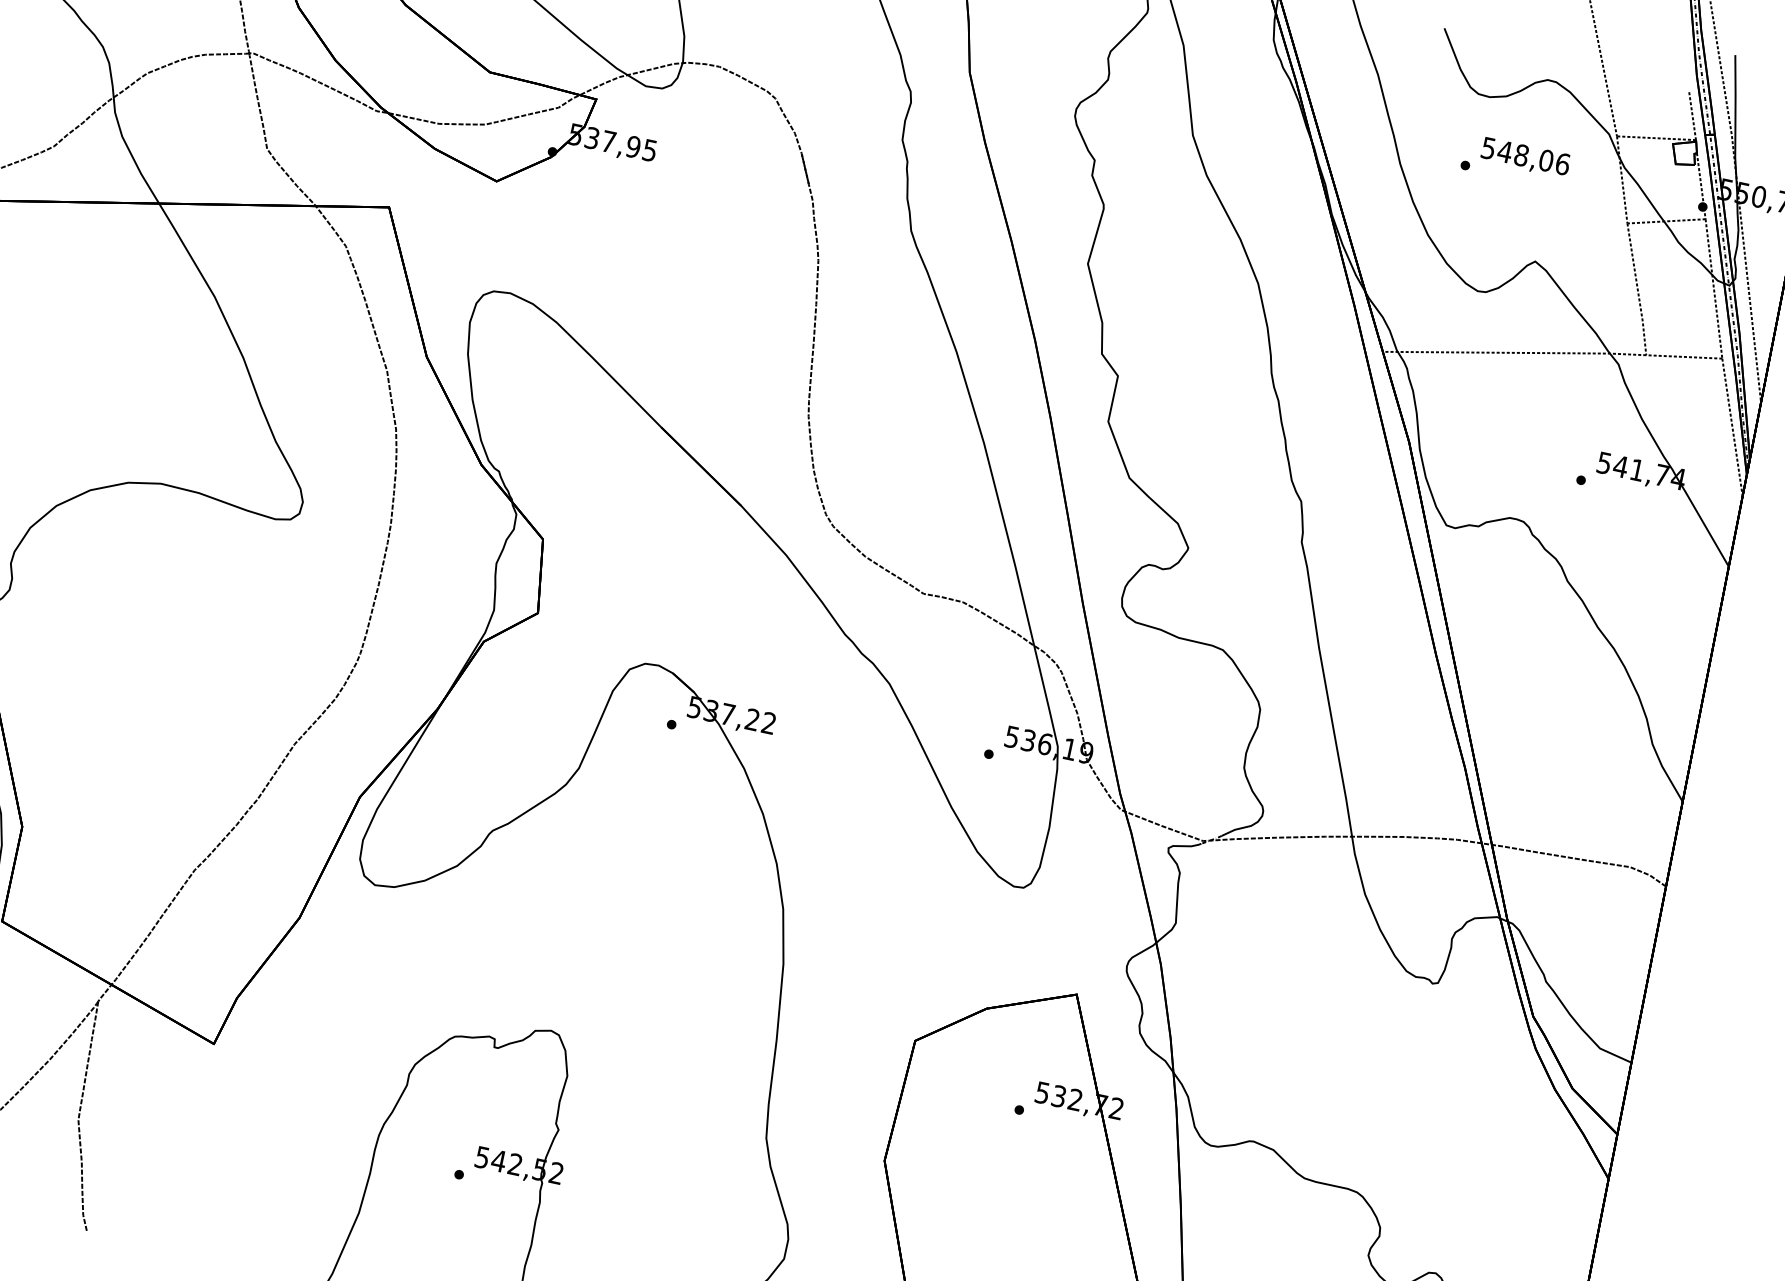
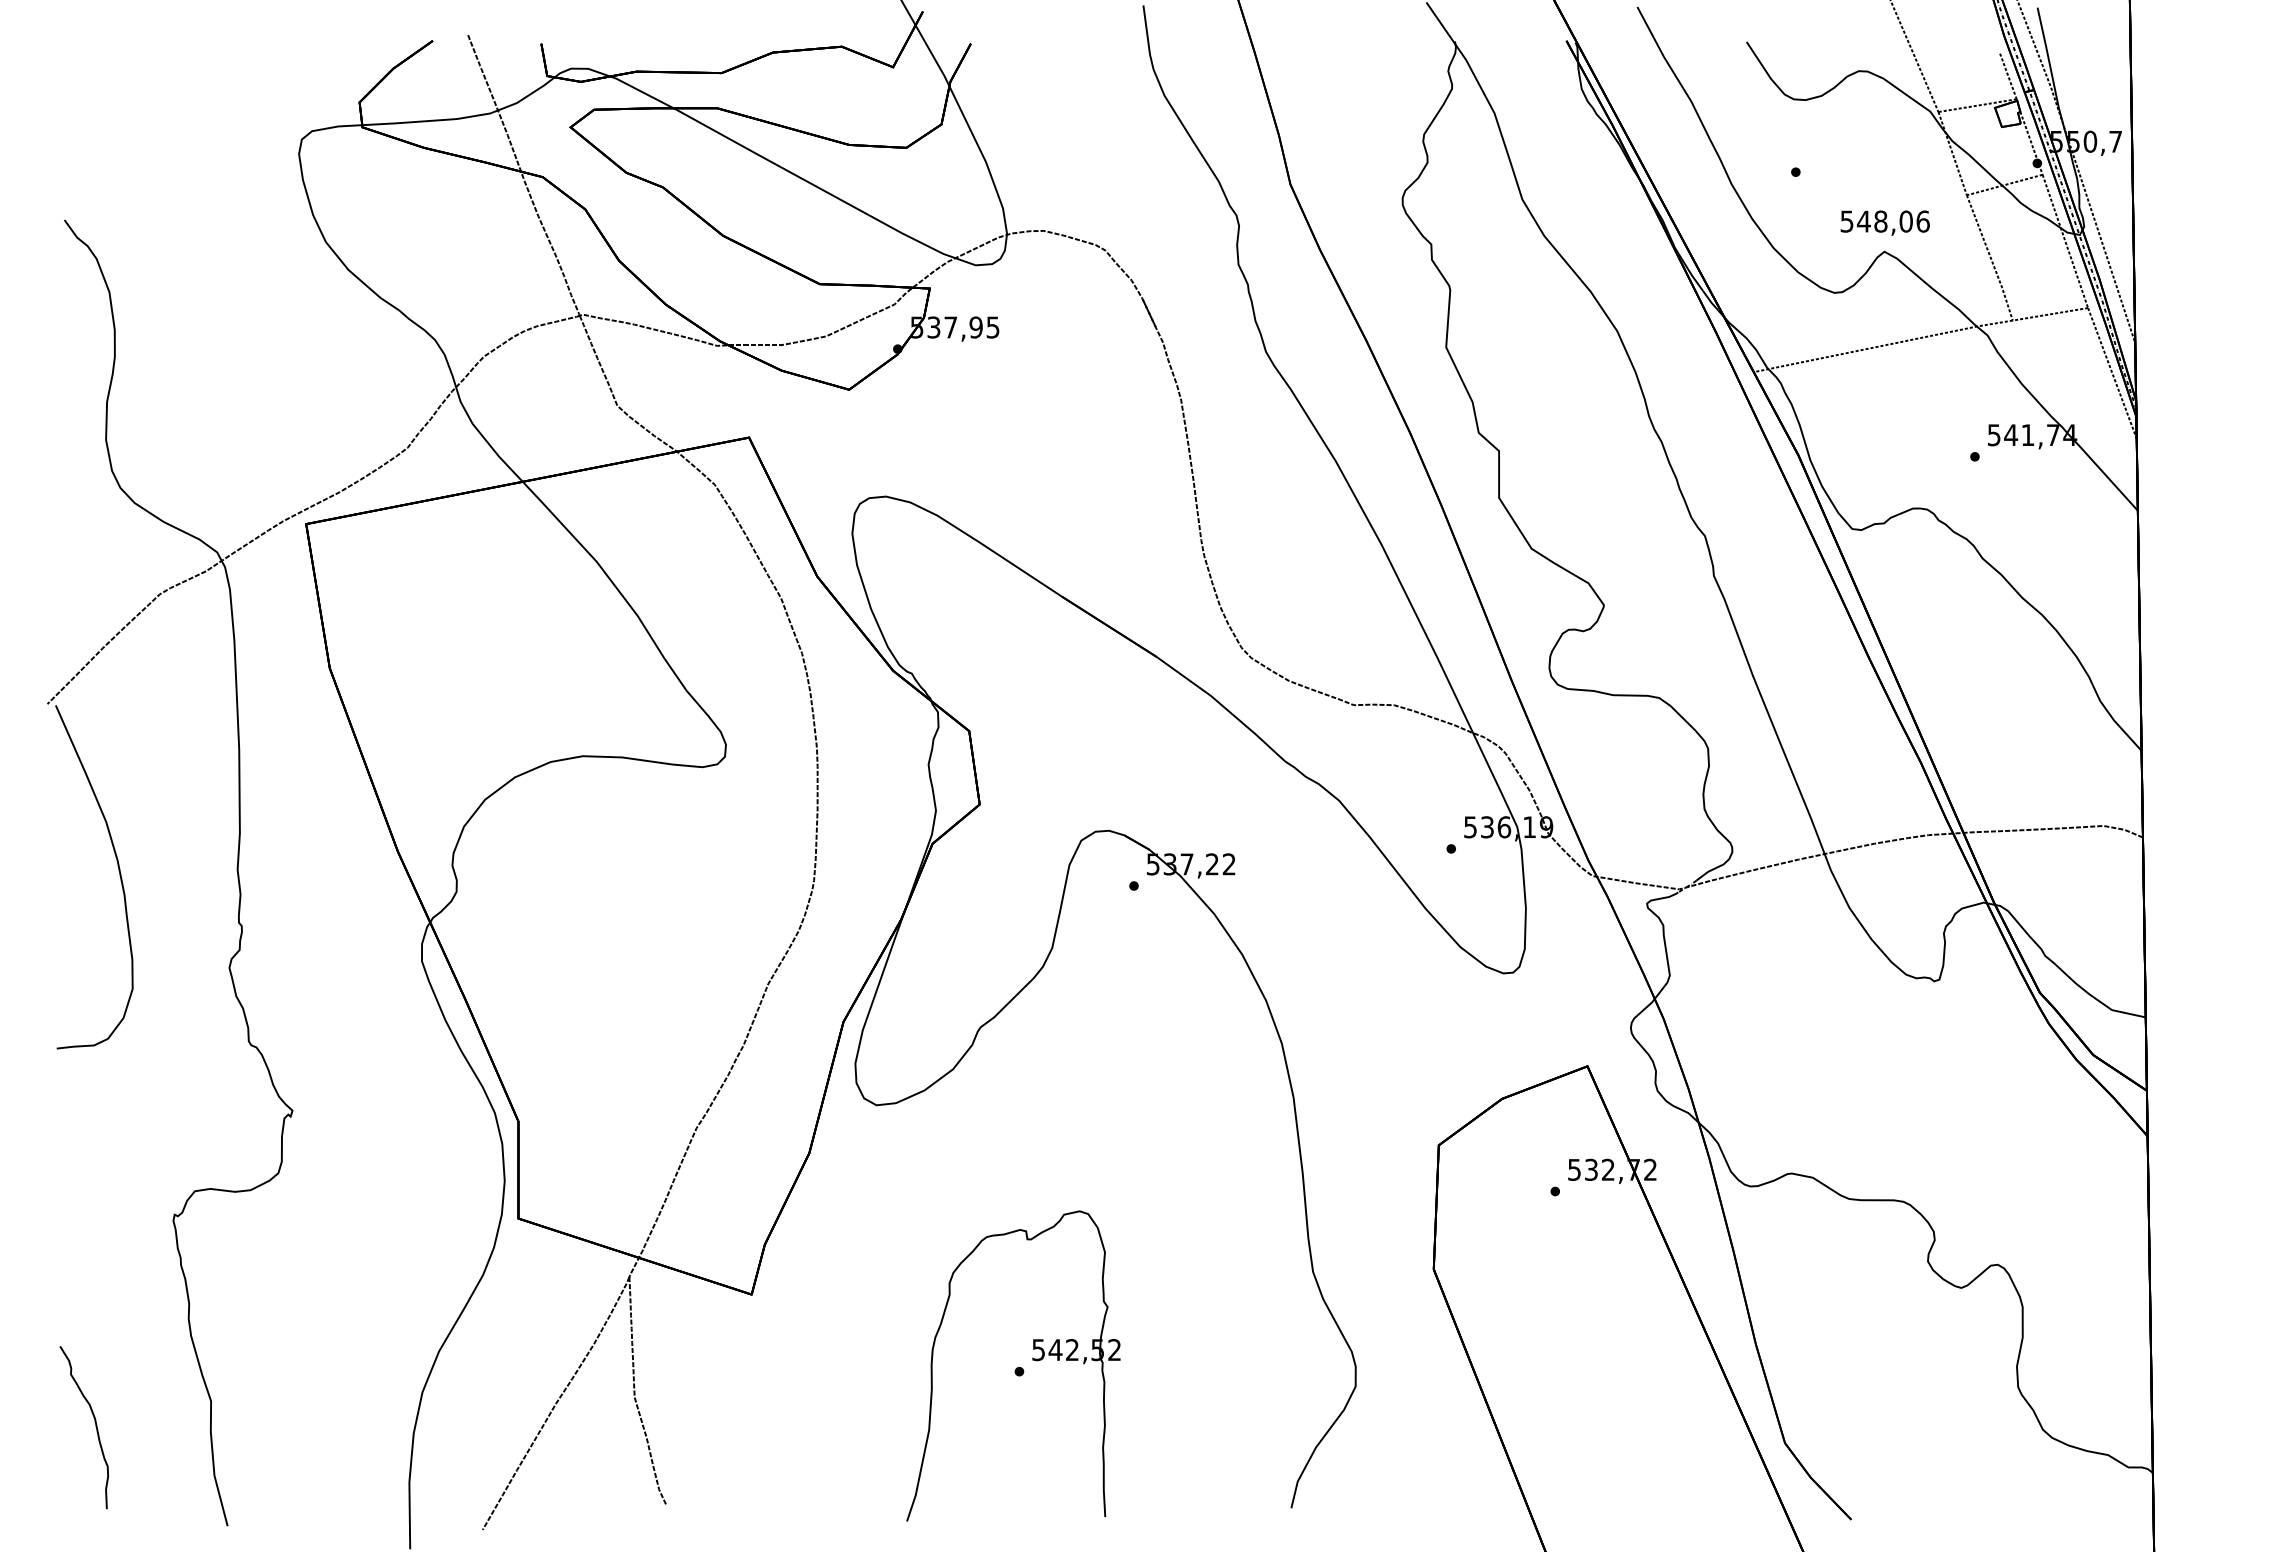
text: (1524, 157) -> (1884, 222), moved

